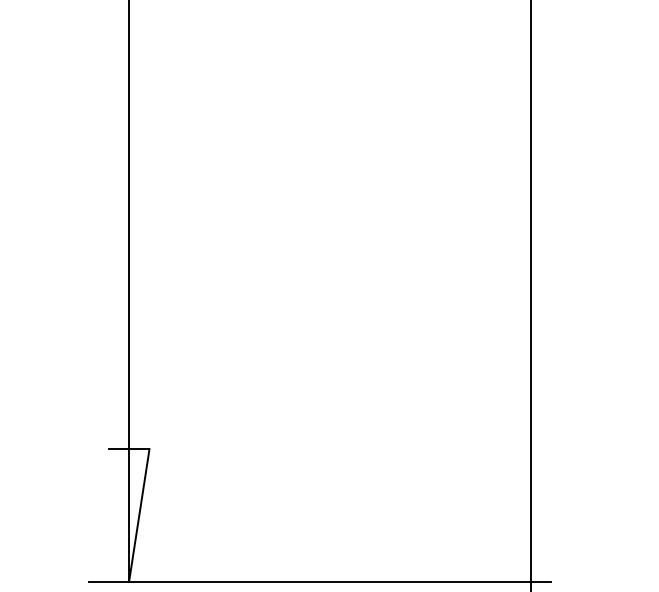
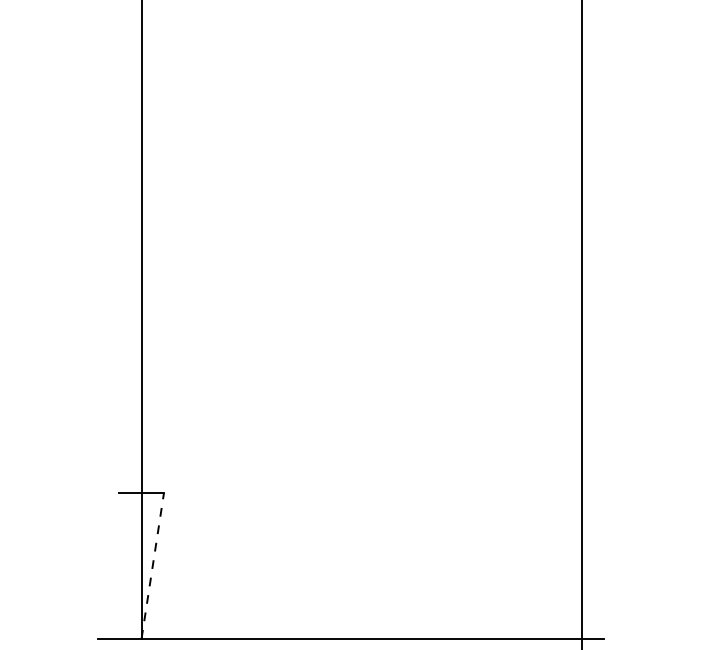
line: (139, 515) -> (153, 565), solid -> dashed

